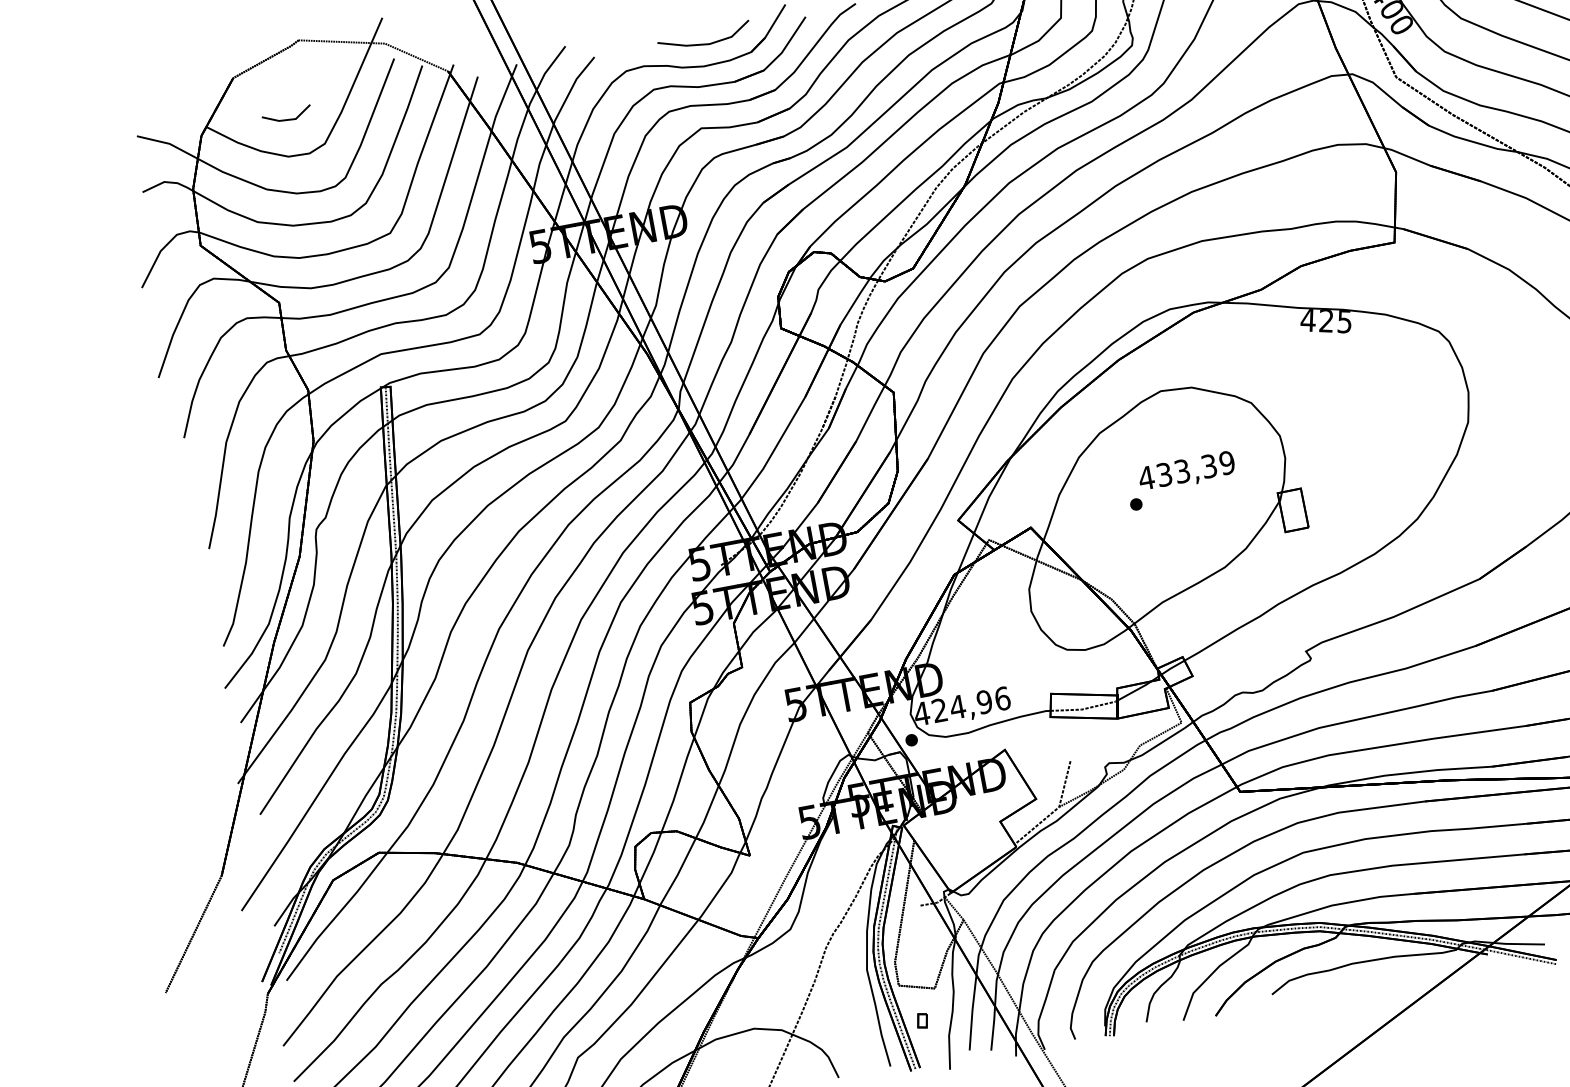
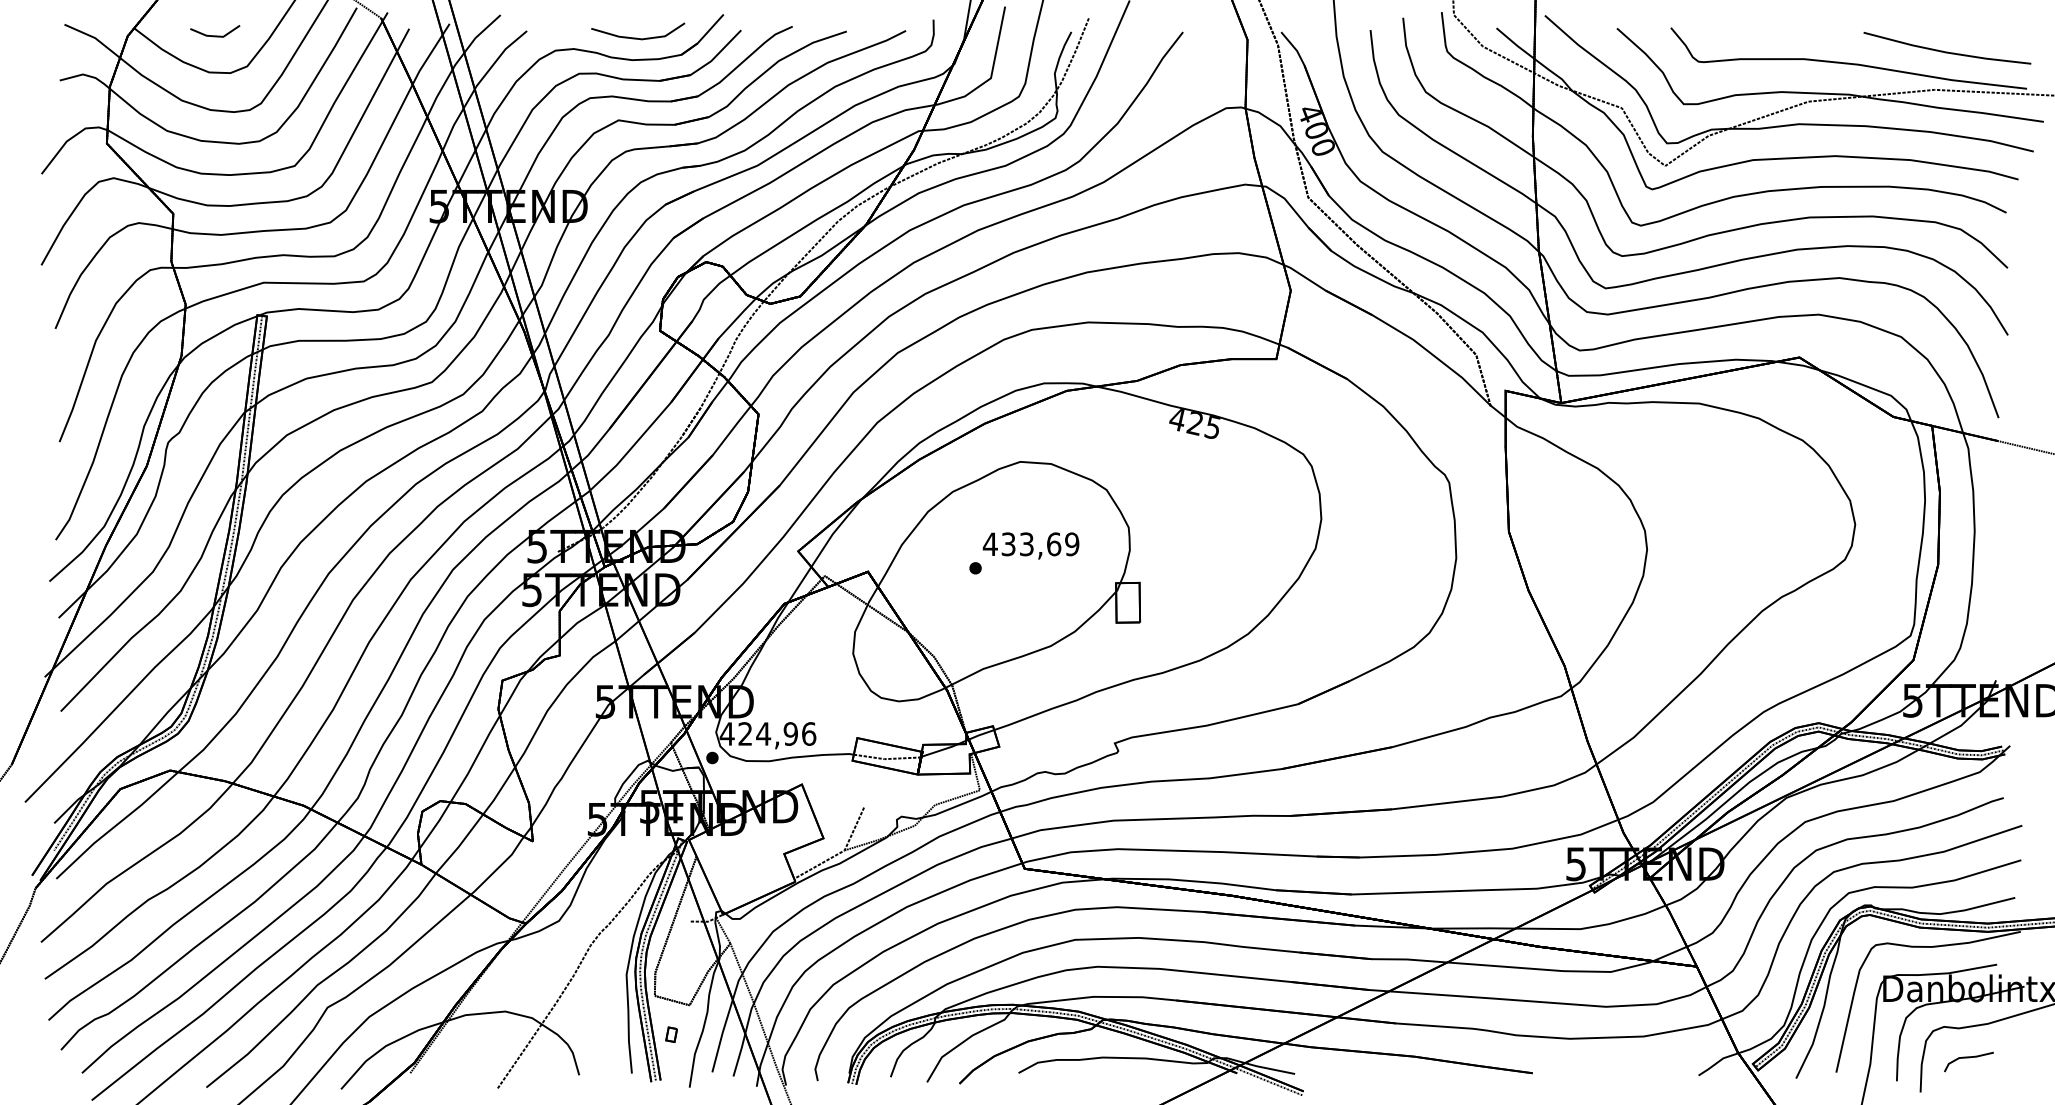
text: (1209, 466) -> (1054, 544), 433,39 -> 433,69

